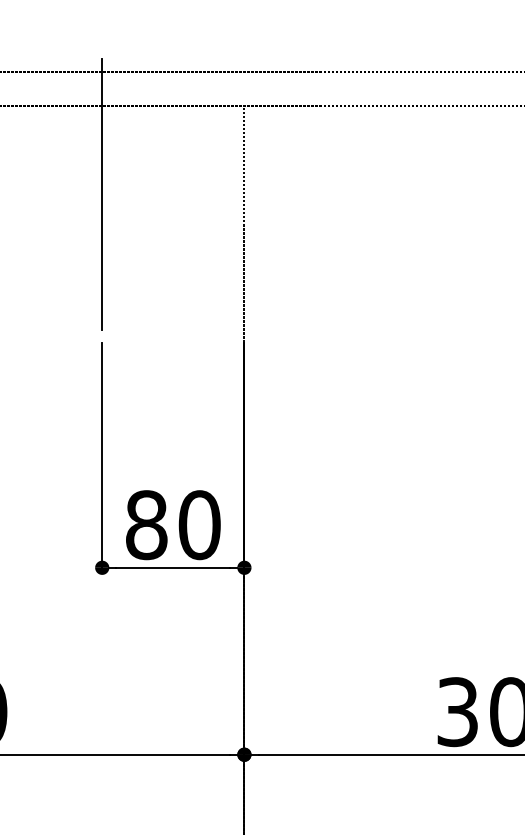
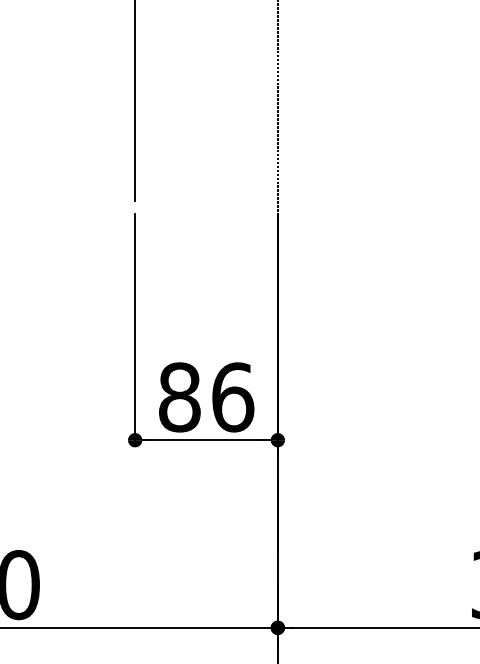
text: (199, 525) -> (232, 397), 80 -> 86

